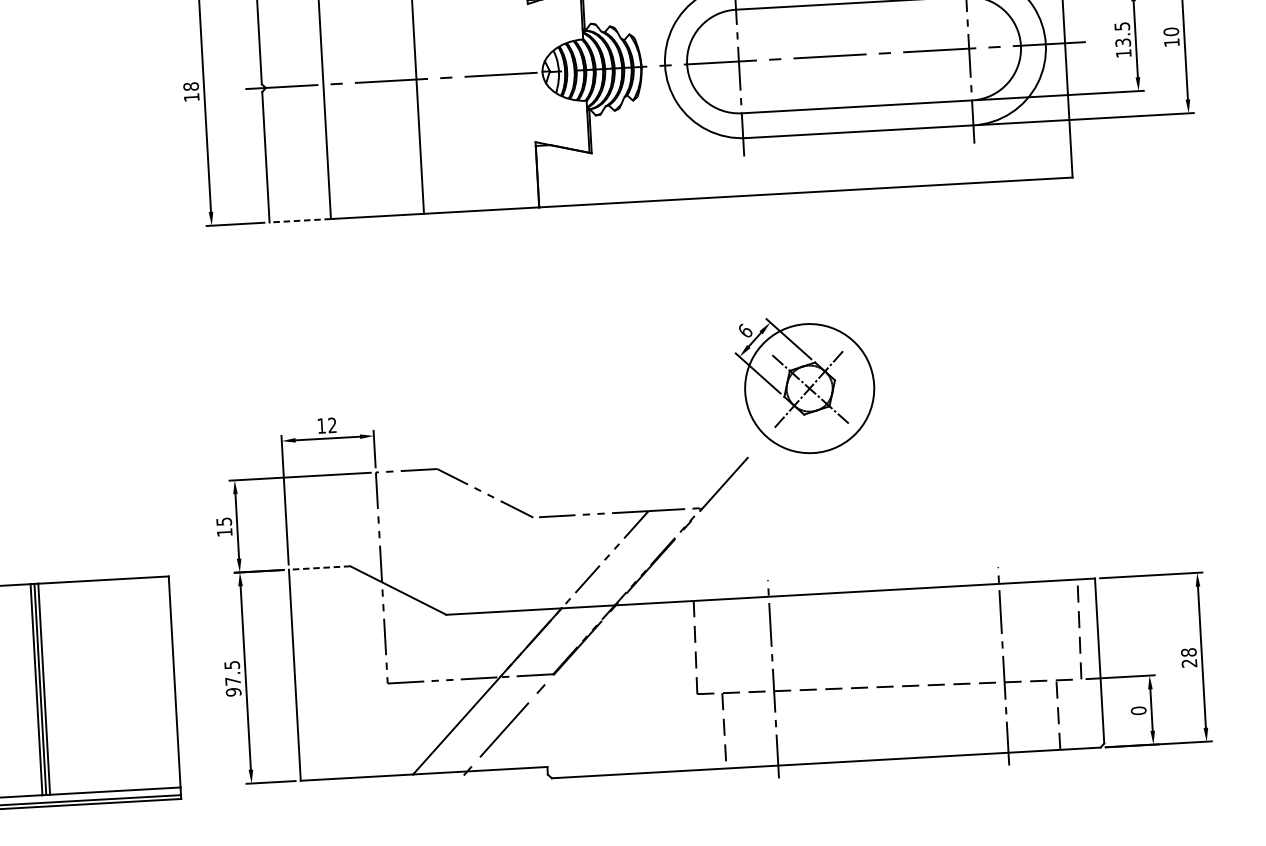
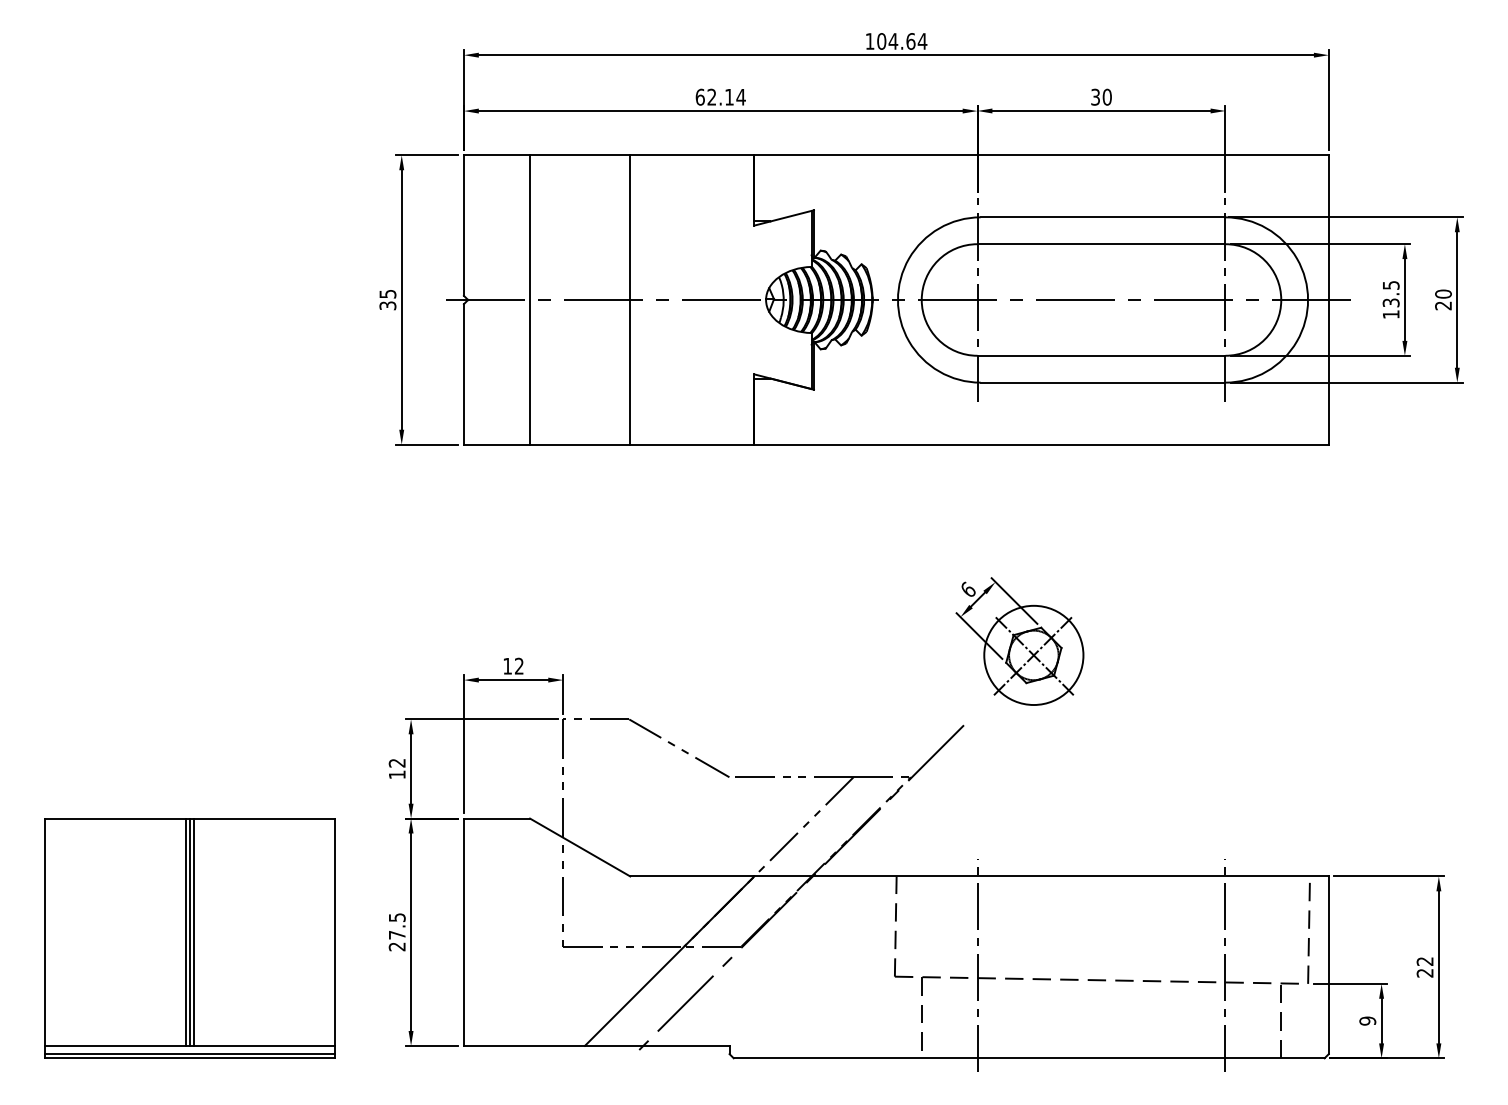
text: (1171, 42) -> (1443, 305), 10 -> 20
text: (191, 91) -> (387, 299), 18 -> 35
line: (299, 220) -> (496, 444), dashed -> solid
circle: (809, 388) -> (1033, 655), size x0.71
text: (223, 522) -> (396, 763), 15 -> 12
line: (319, 567) -> (496, 818), dashed -> solid
text: (1188, 652) -> (1424, 961), 28 -> 22
text: (232, 691) -> (396, 946), 97.5 -> 27.5
text: (1138, 710) -> (1367, 1020), 0 -> 9

